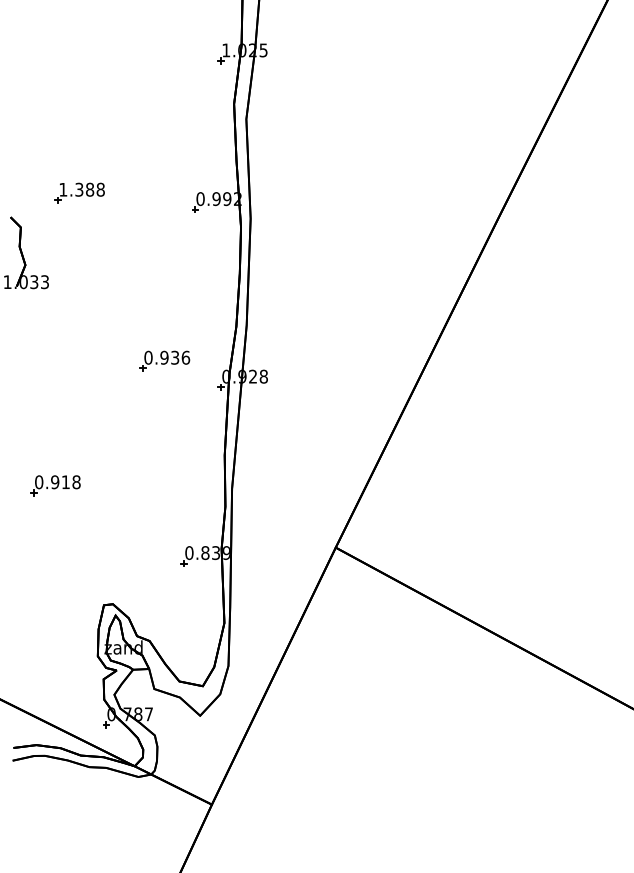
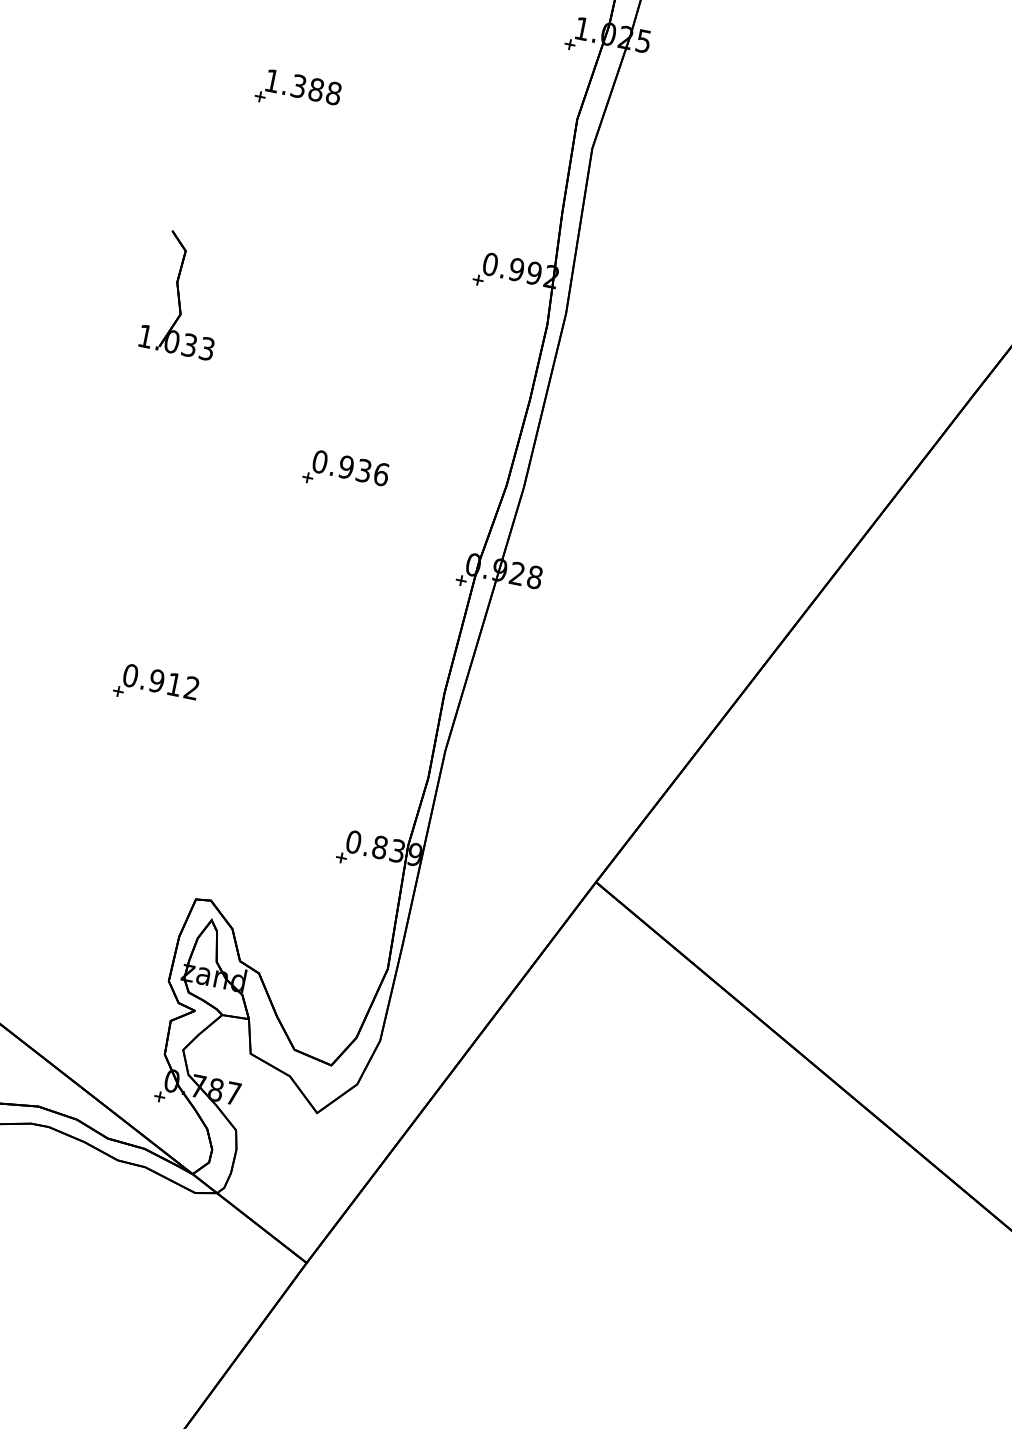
part: (79, 192) -> (298, 90), moved
part: (164, 360) -> (345, 471), moved
text: (76, 482) -> (191, 688), 0.918 -> 0.912

